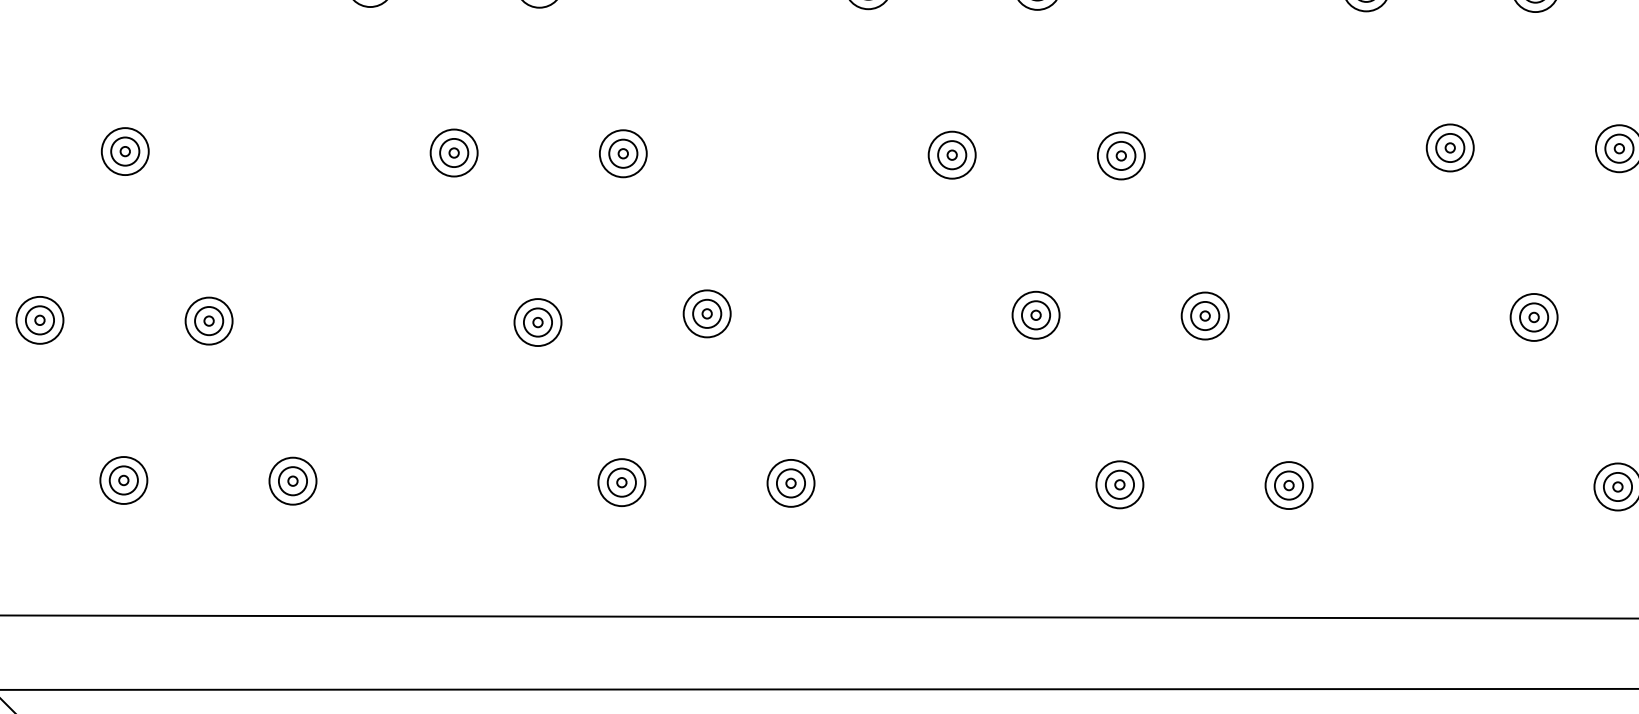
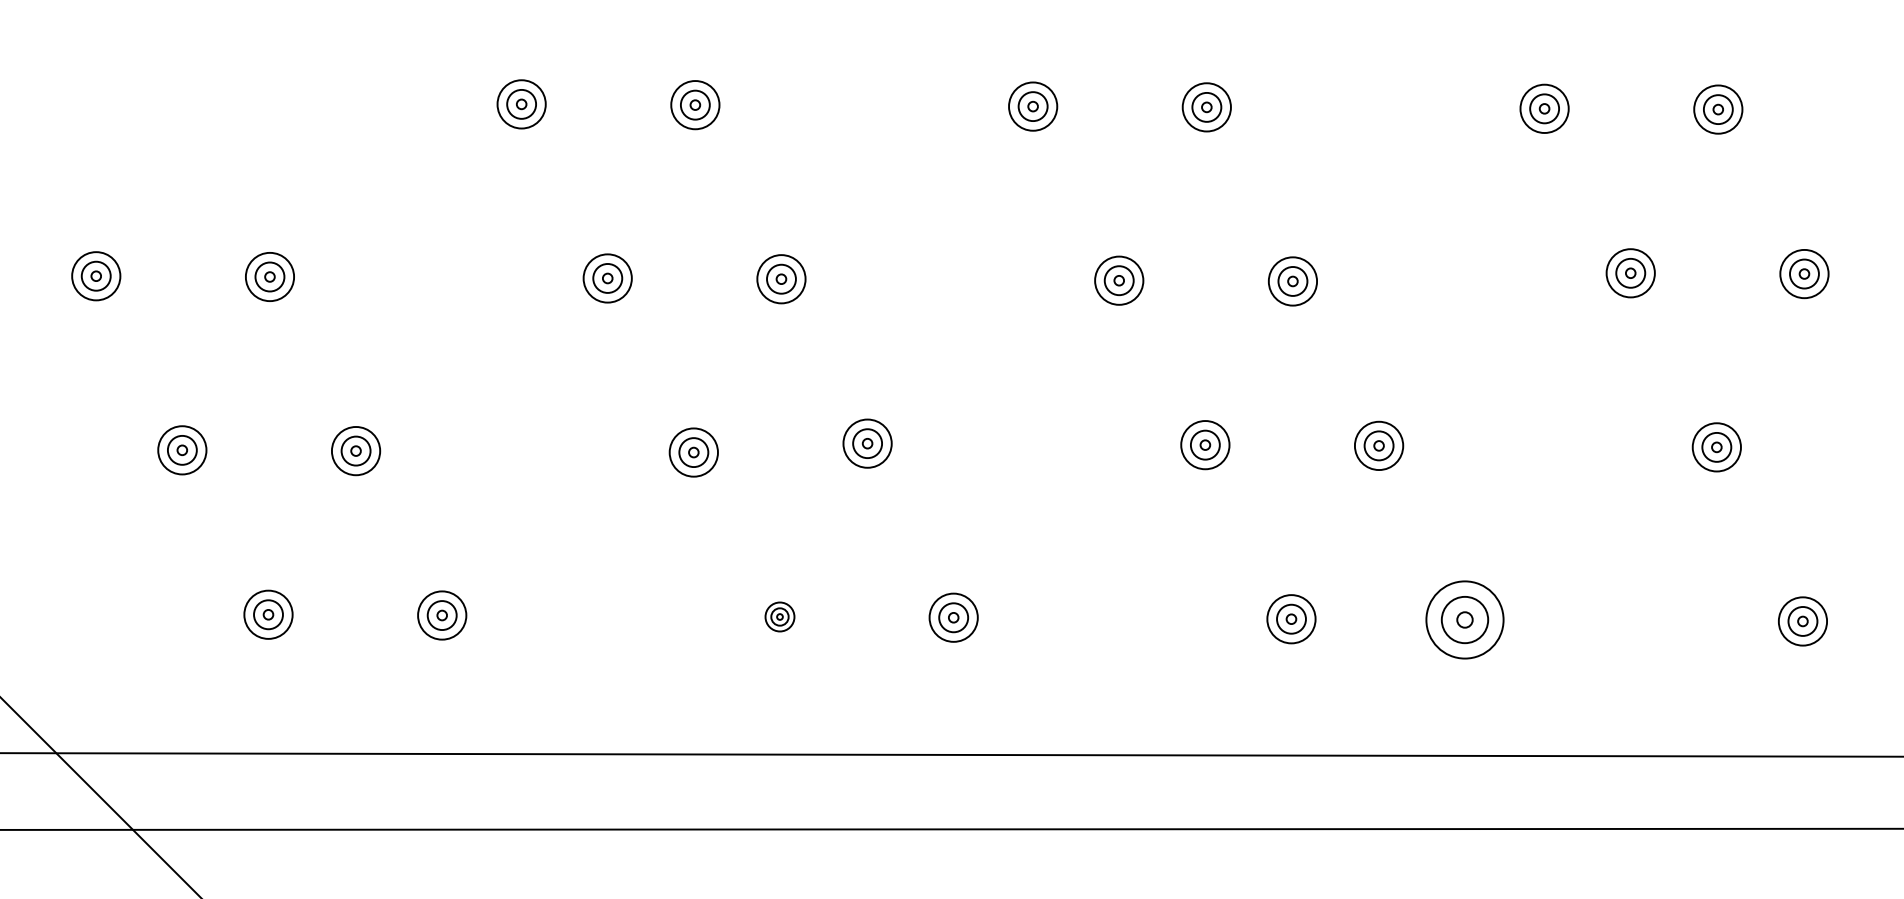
part: (621, 482) -> (779, 616), size x0.6
part: (1289, 485) -> (1465, 619), size x1.6

